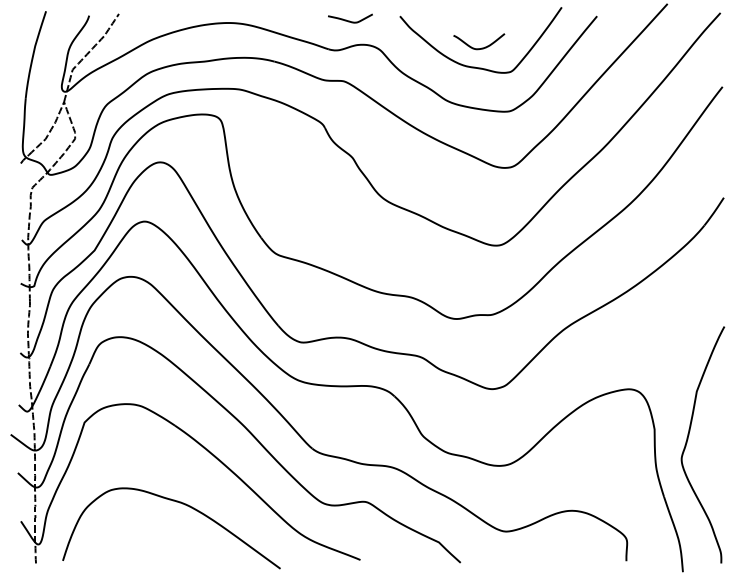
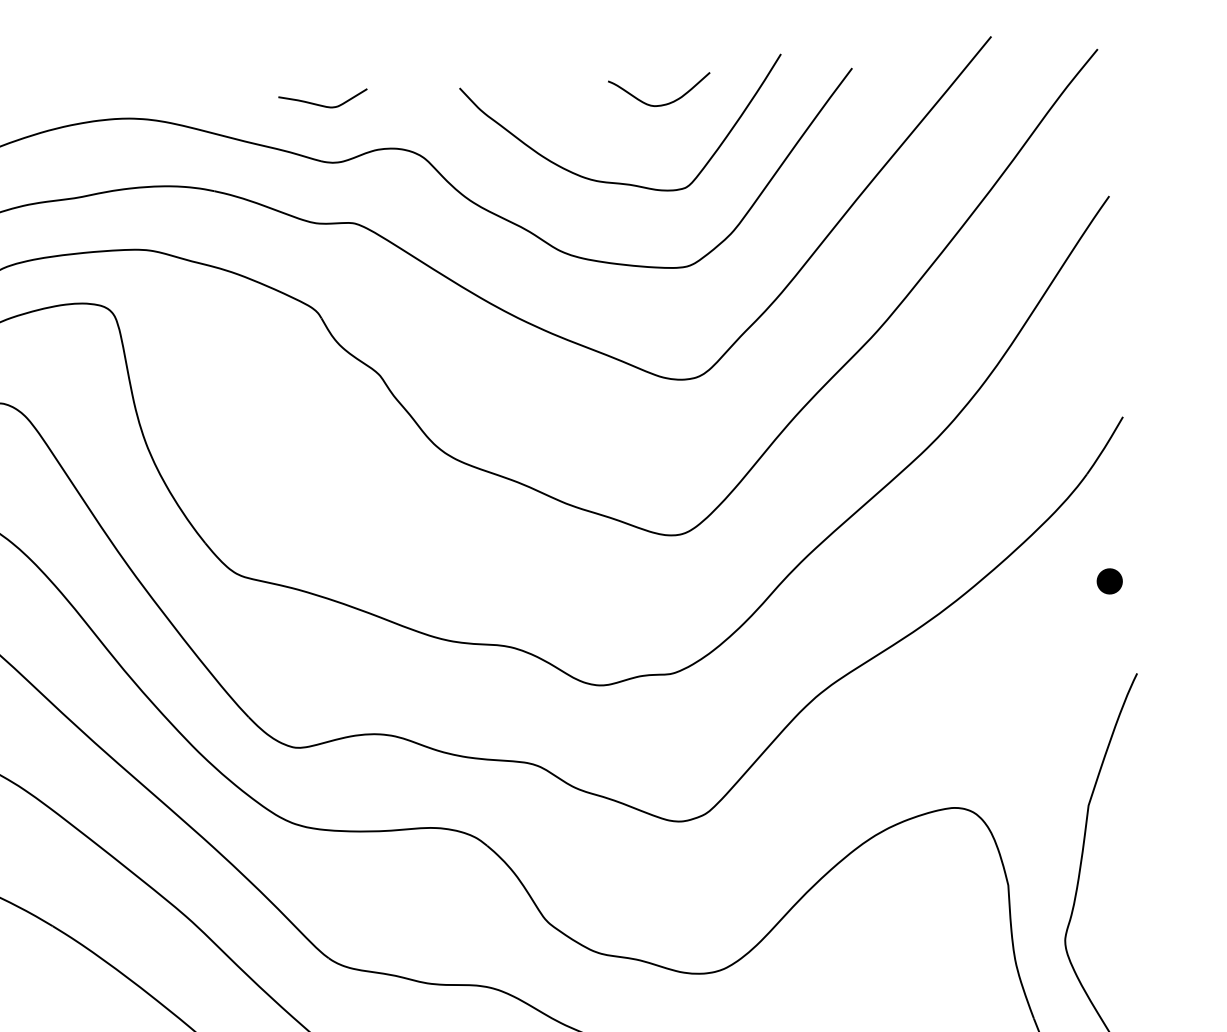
curve: (349, 20) -> (321, 103), moved
curve: (481, 47) -> (664, 102), moved
part: (712, 279) -> (1108, 580), added

